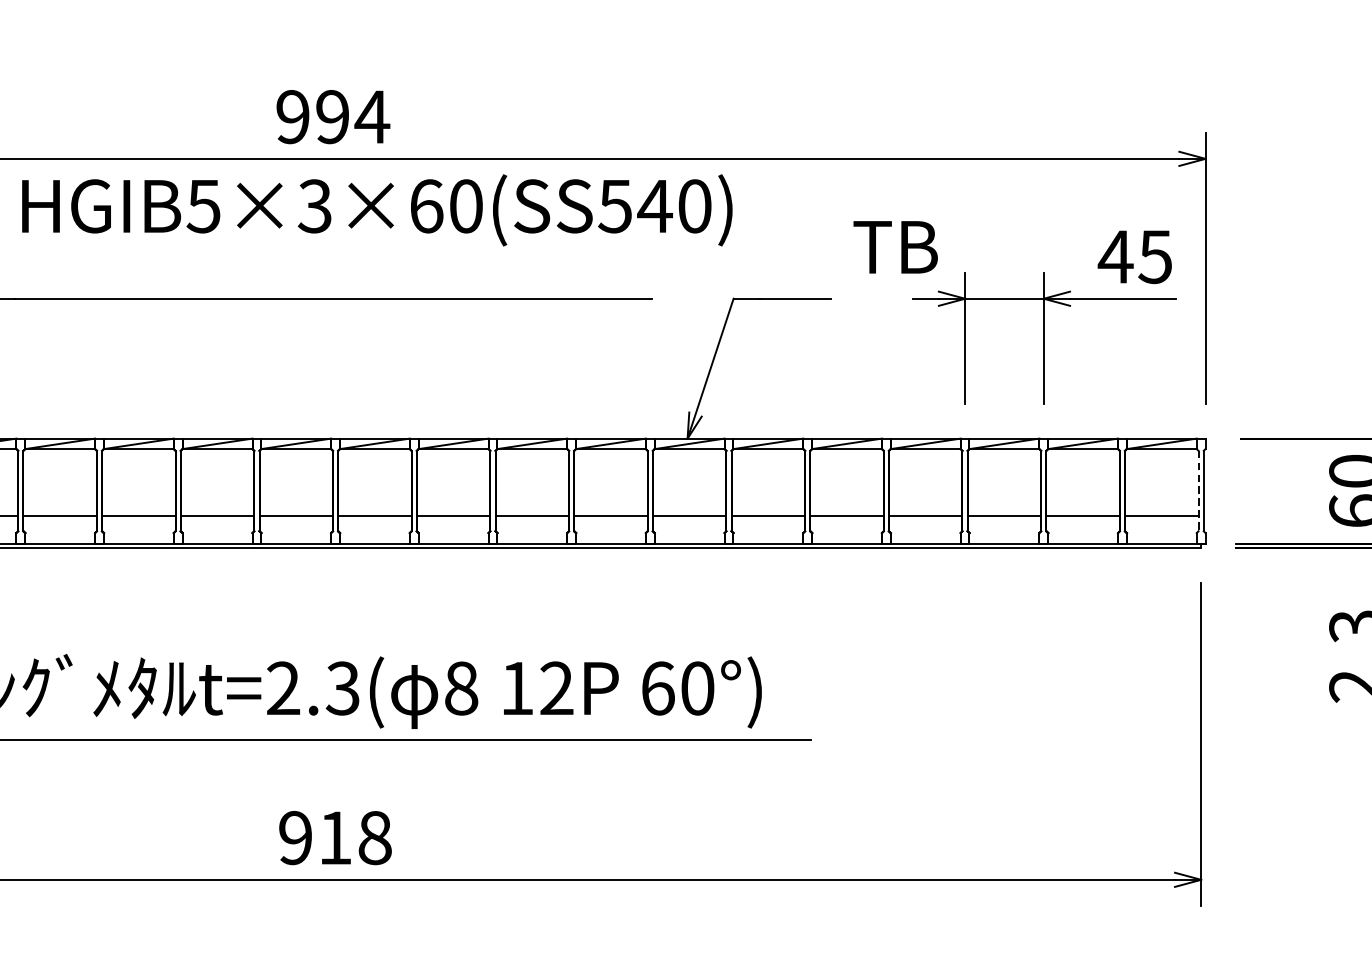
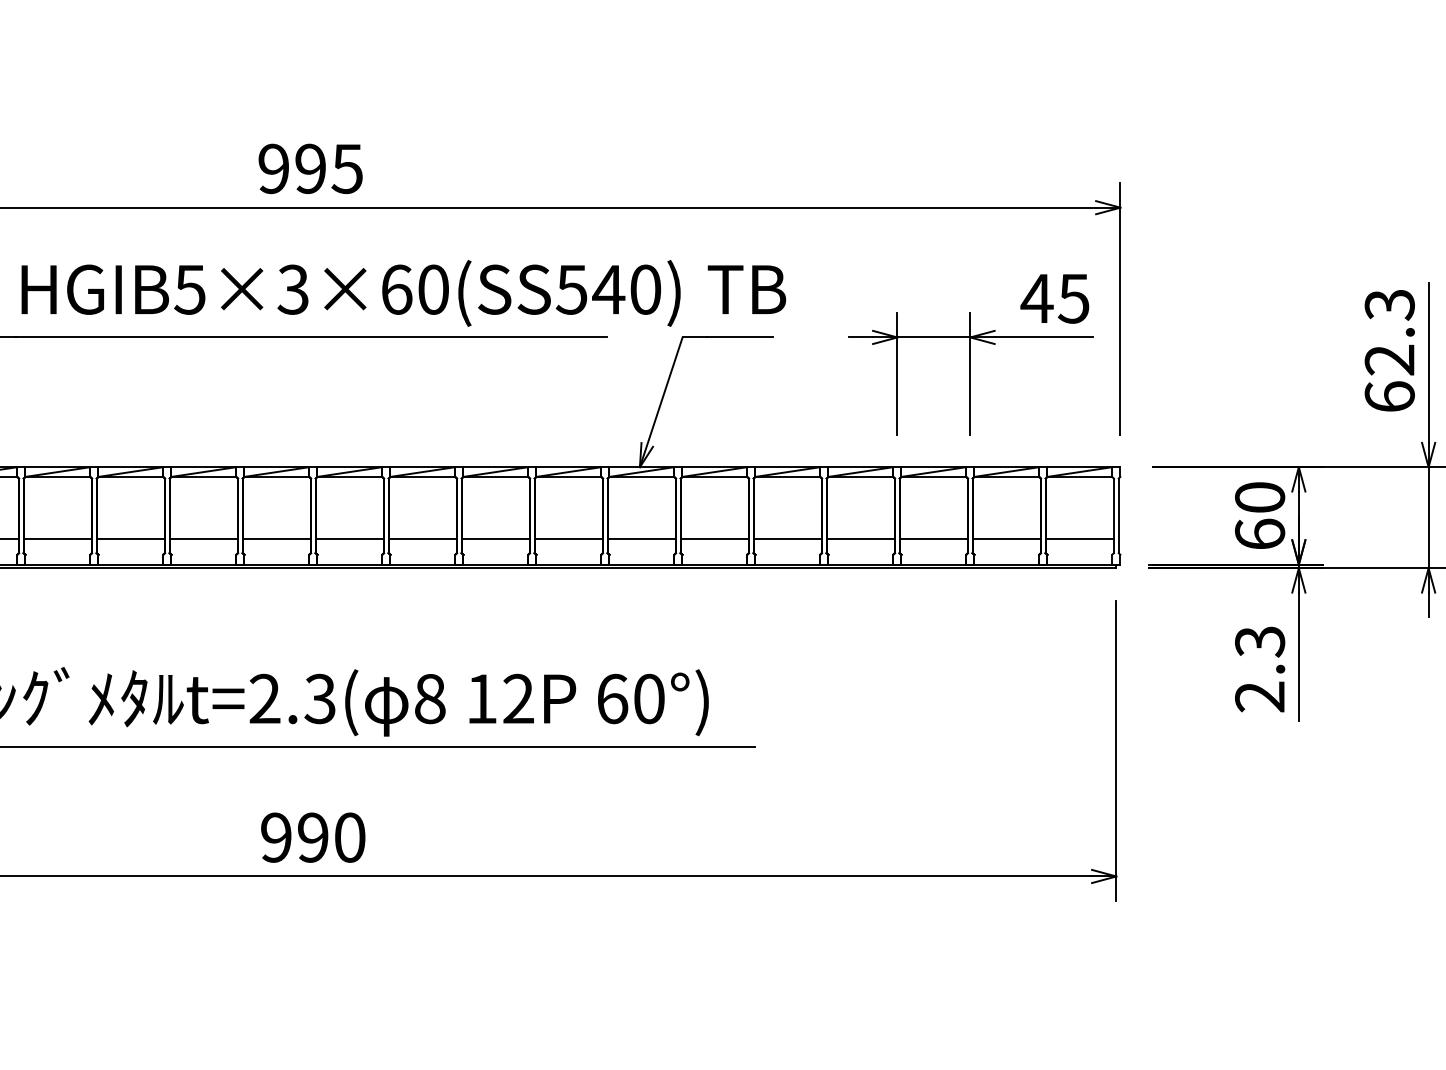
text: (372, 117) -> (347, 169), 994 -> 995
text: (376, 210) -> (350, 293), moved
text: (895, 247) -> (746, 289), moved
line: (1198, 491) -> (1113, 516), dashed -> solid
text: (355, 837) -> (331, 837), 918 -> 990

